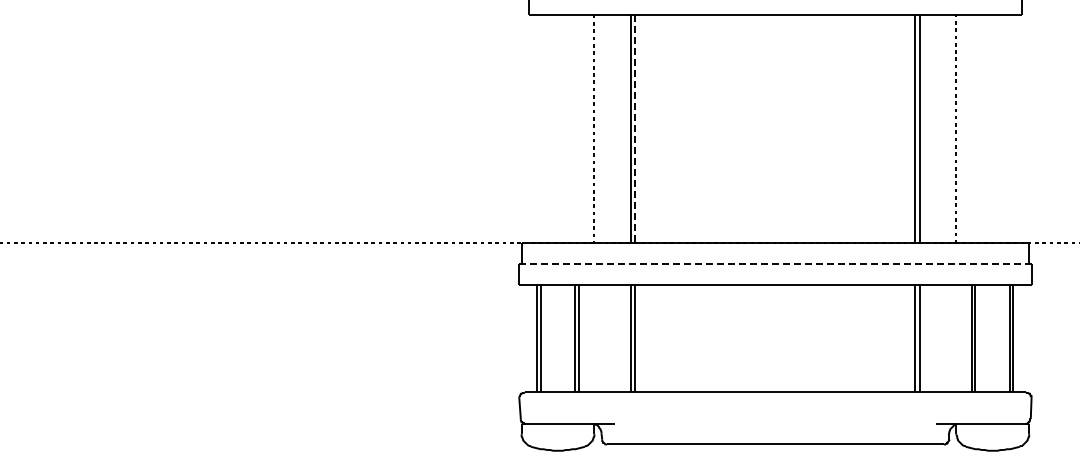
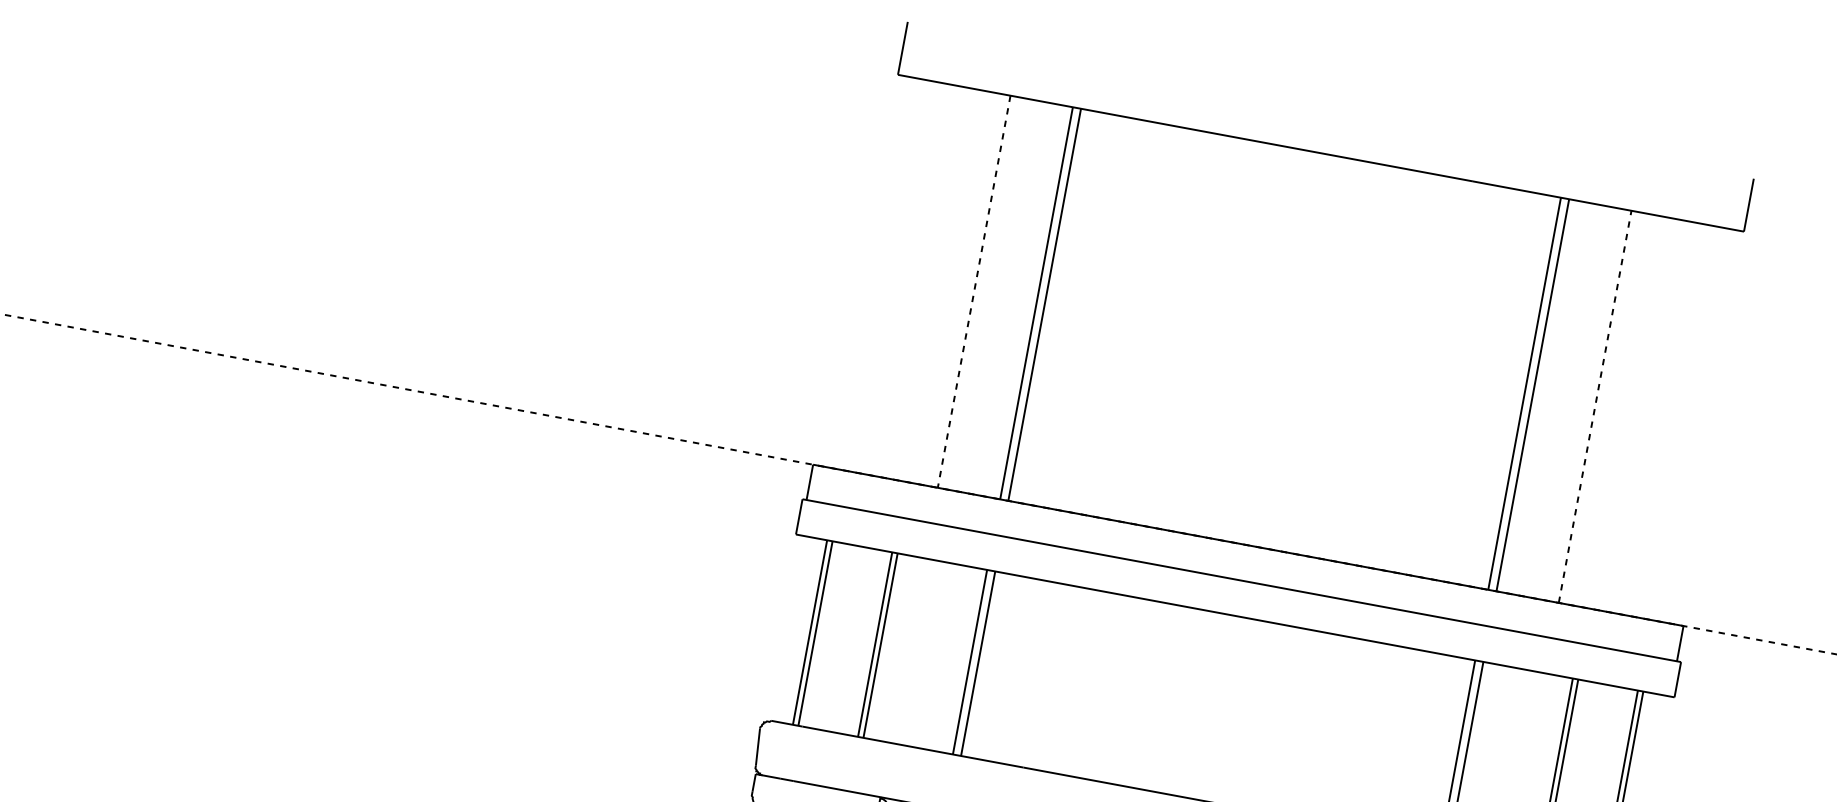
line: (635, 129) -> (1044, 305), dashed -> solid
line: (775, 264) -> (1241, 581), dashed -> solid

